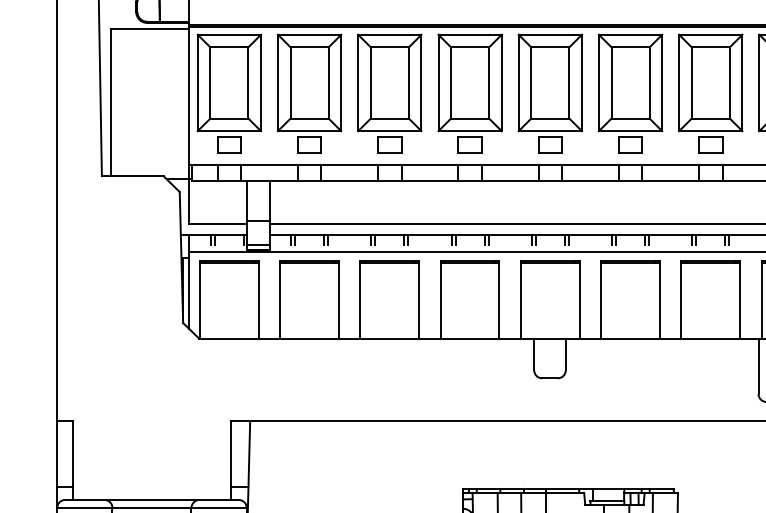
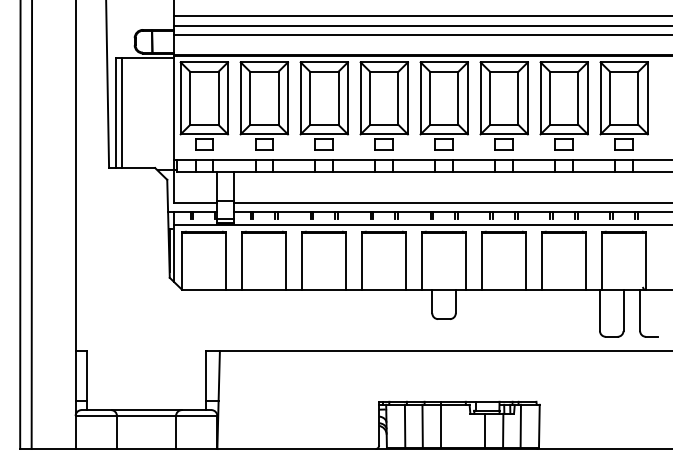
line: (118, 103) -> (121, 113), added

